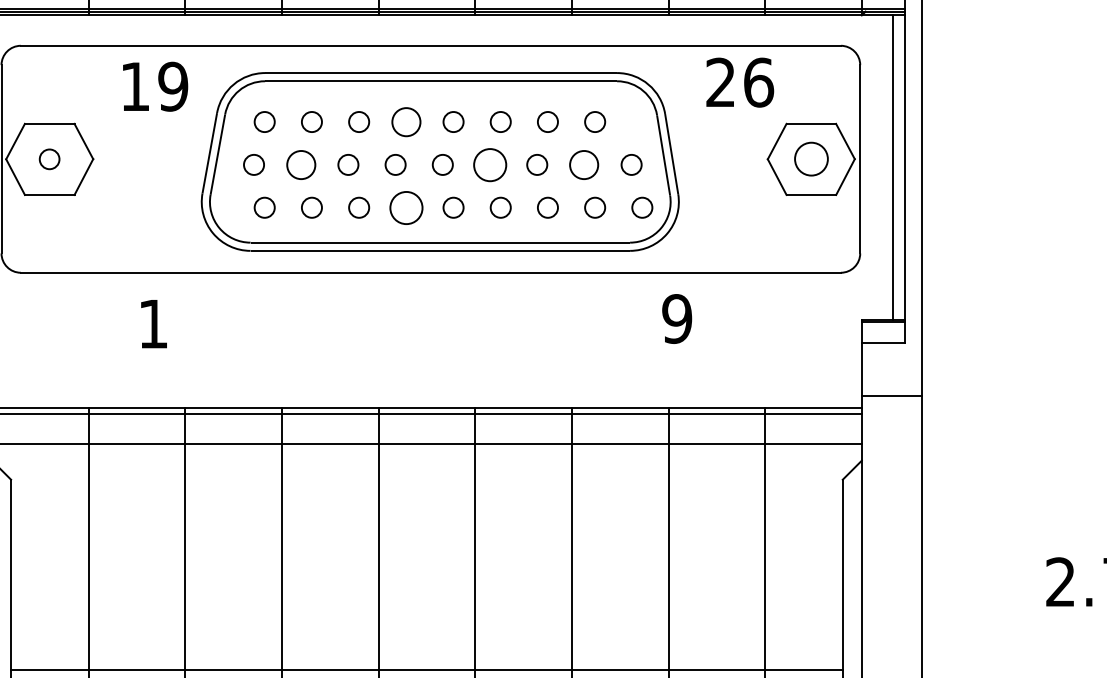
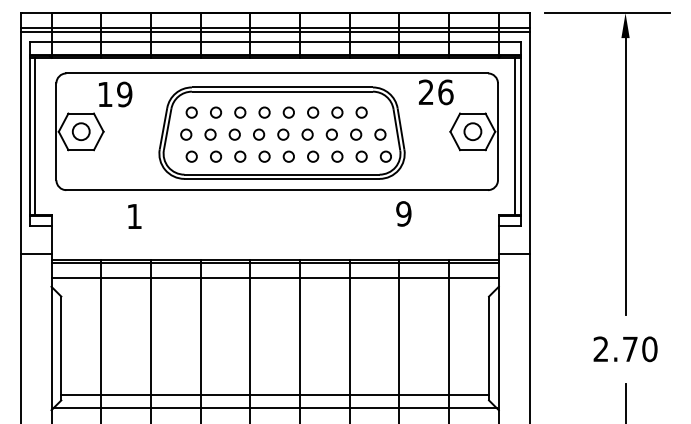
text: (155, 86) -> (115, 94), moved
circle: (406, 121) -> (264, 112), size x0.71
circle: (48, 158) -> (80, 131), size x1.67
circle: (301, 164) -> (210, 134), size x0.71
circle: (489, 164) -> (307, 134), size x0.62
circle: (585, 164) -> (356, 134), size x0.71
circle: (406, 207) -> (264, 156), size x0.62

